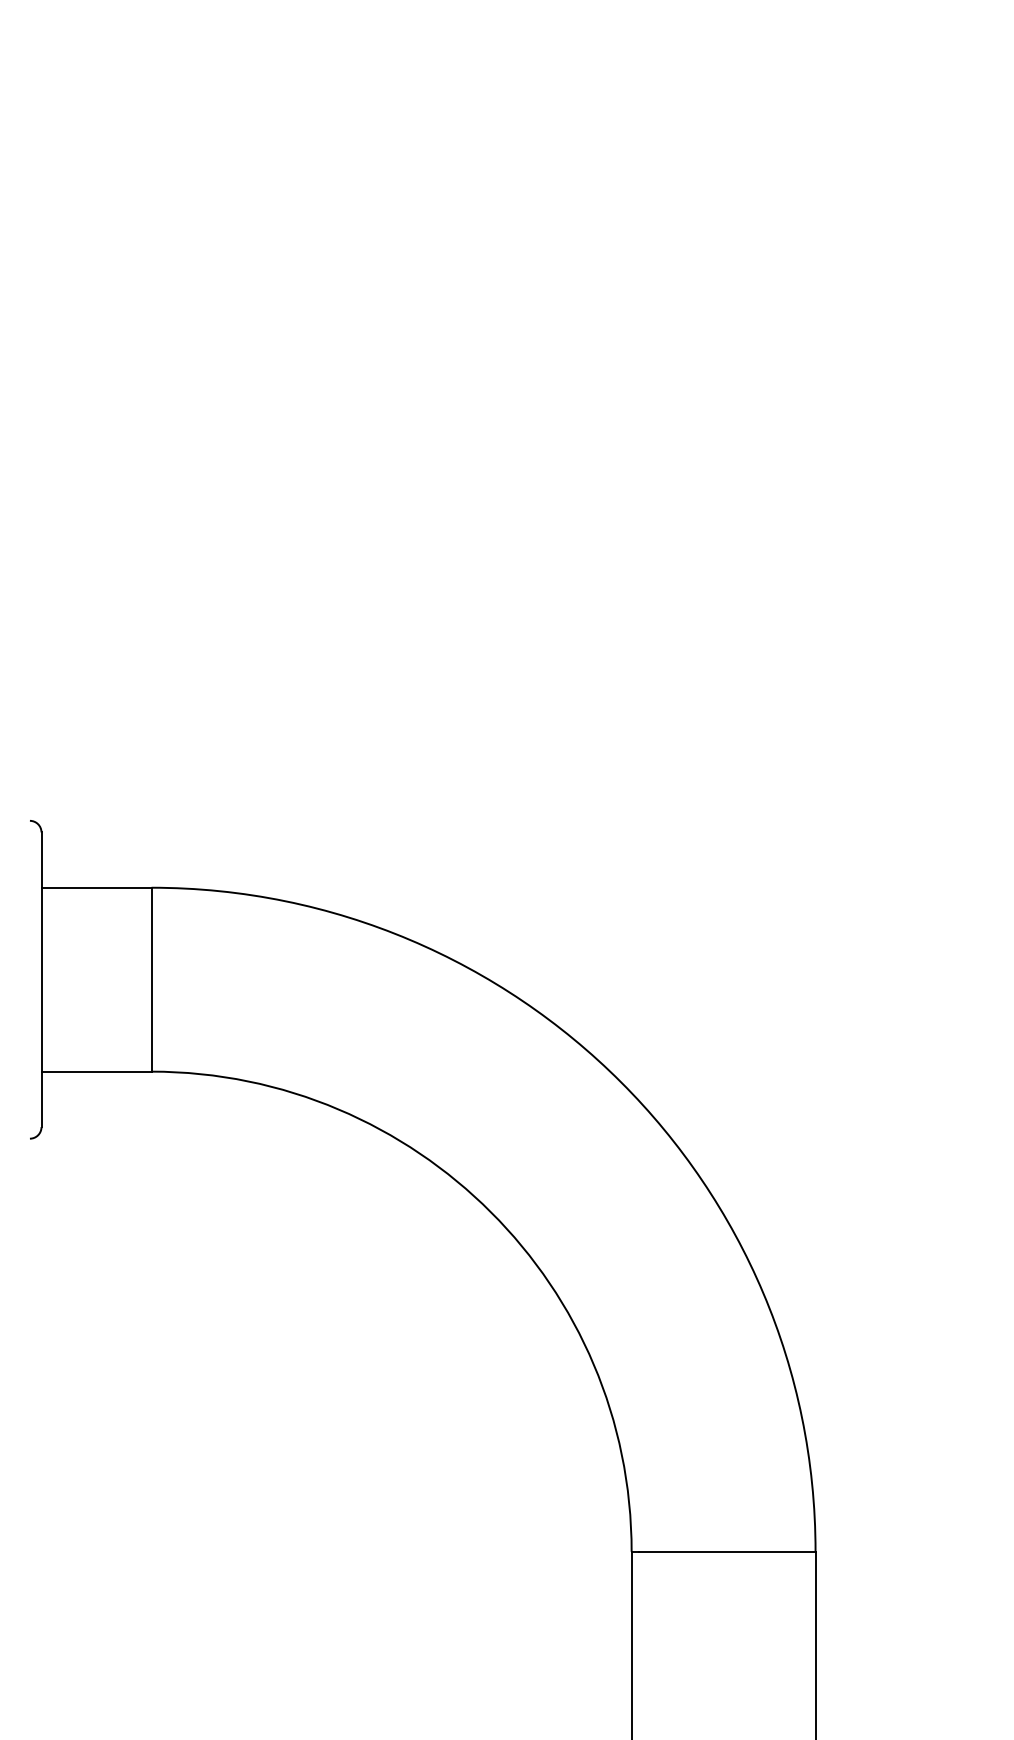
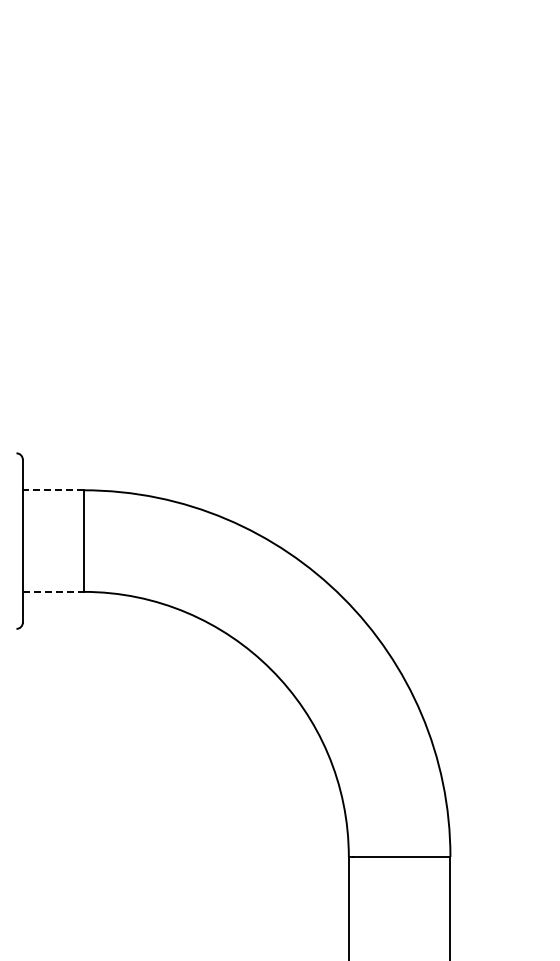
line: (95, 888) -> (52, 490), solid -> dashed
line: (96, 1070) -> (53, 591), solid -> dashed

